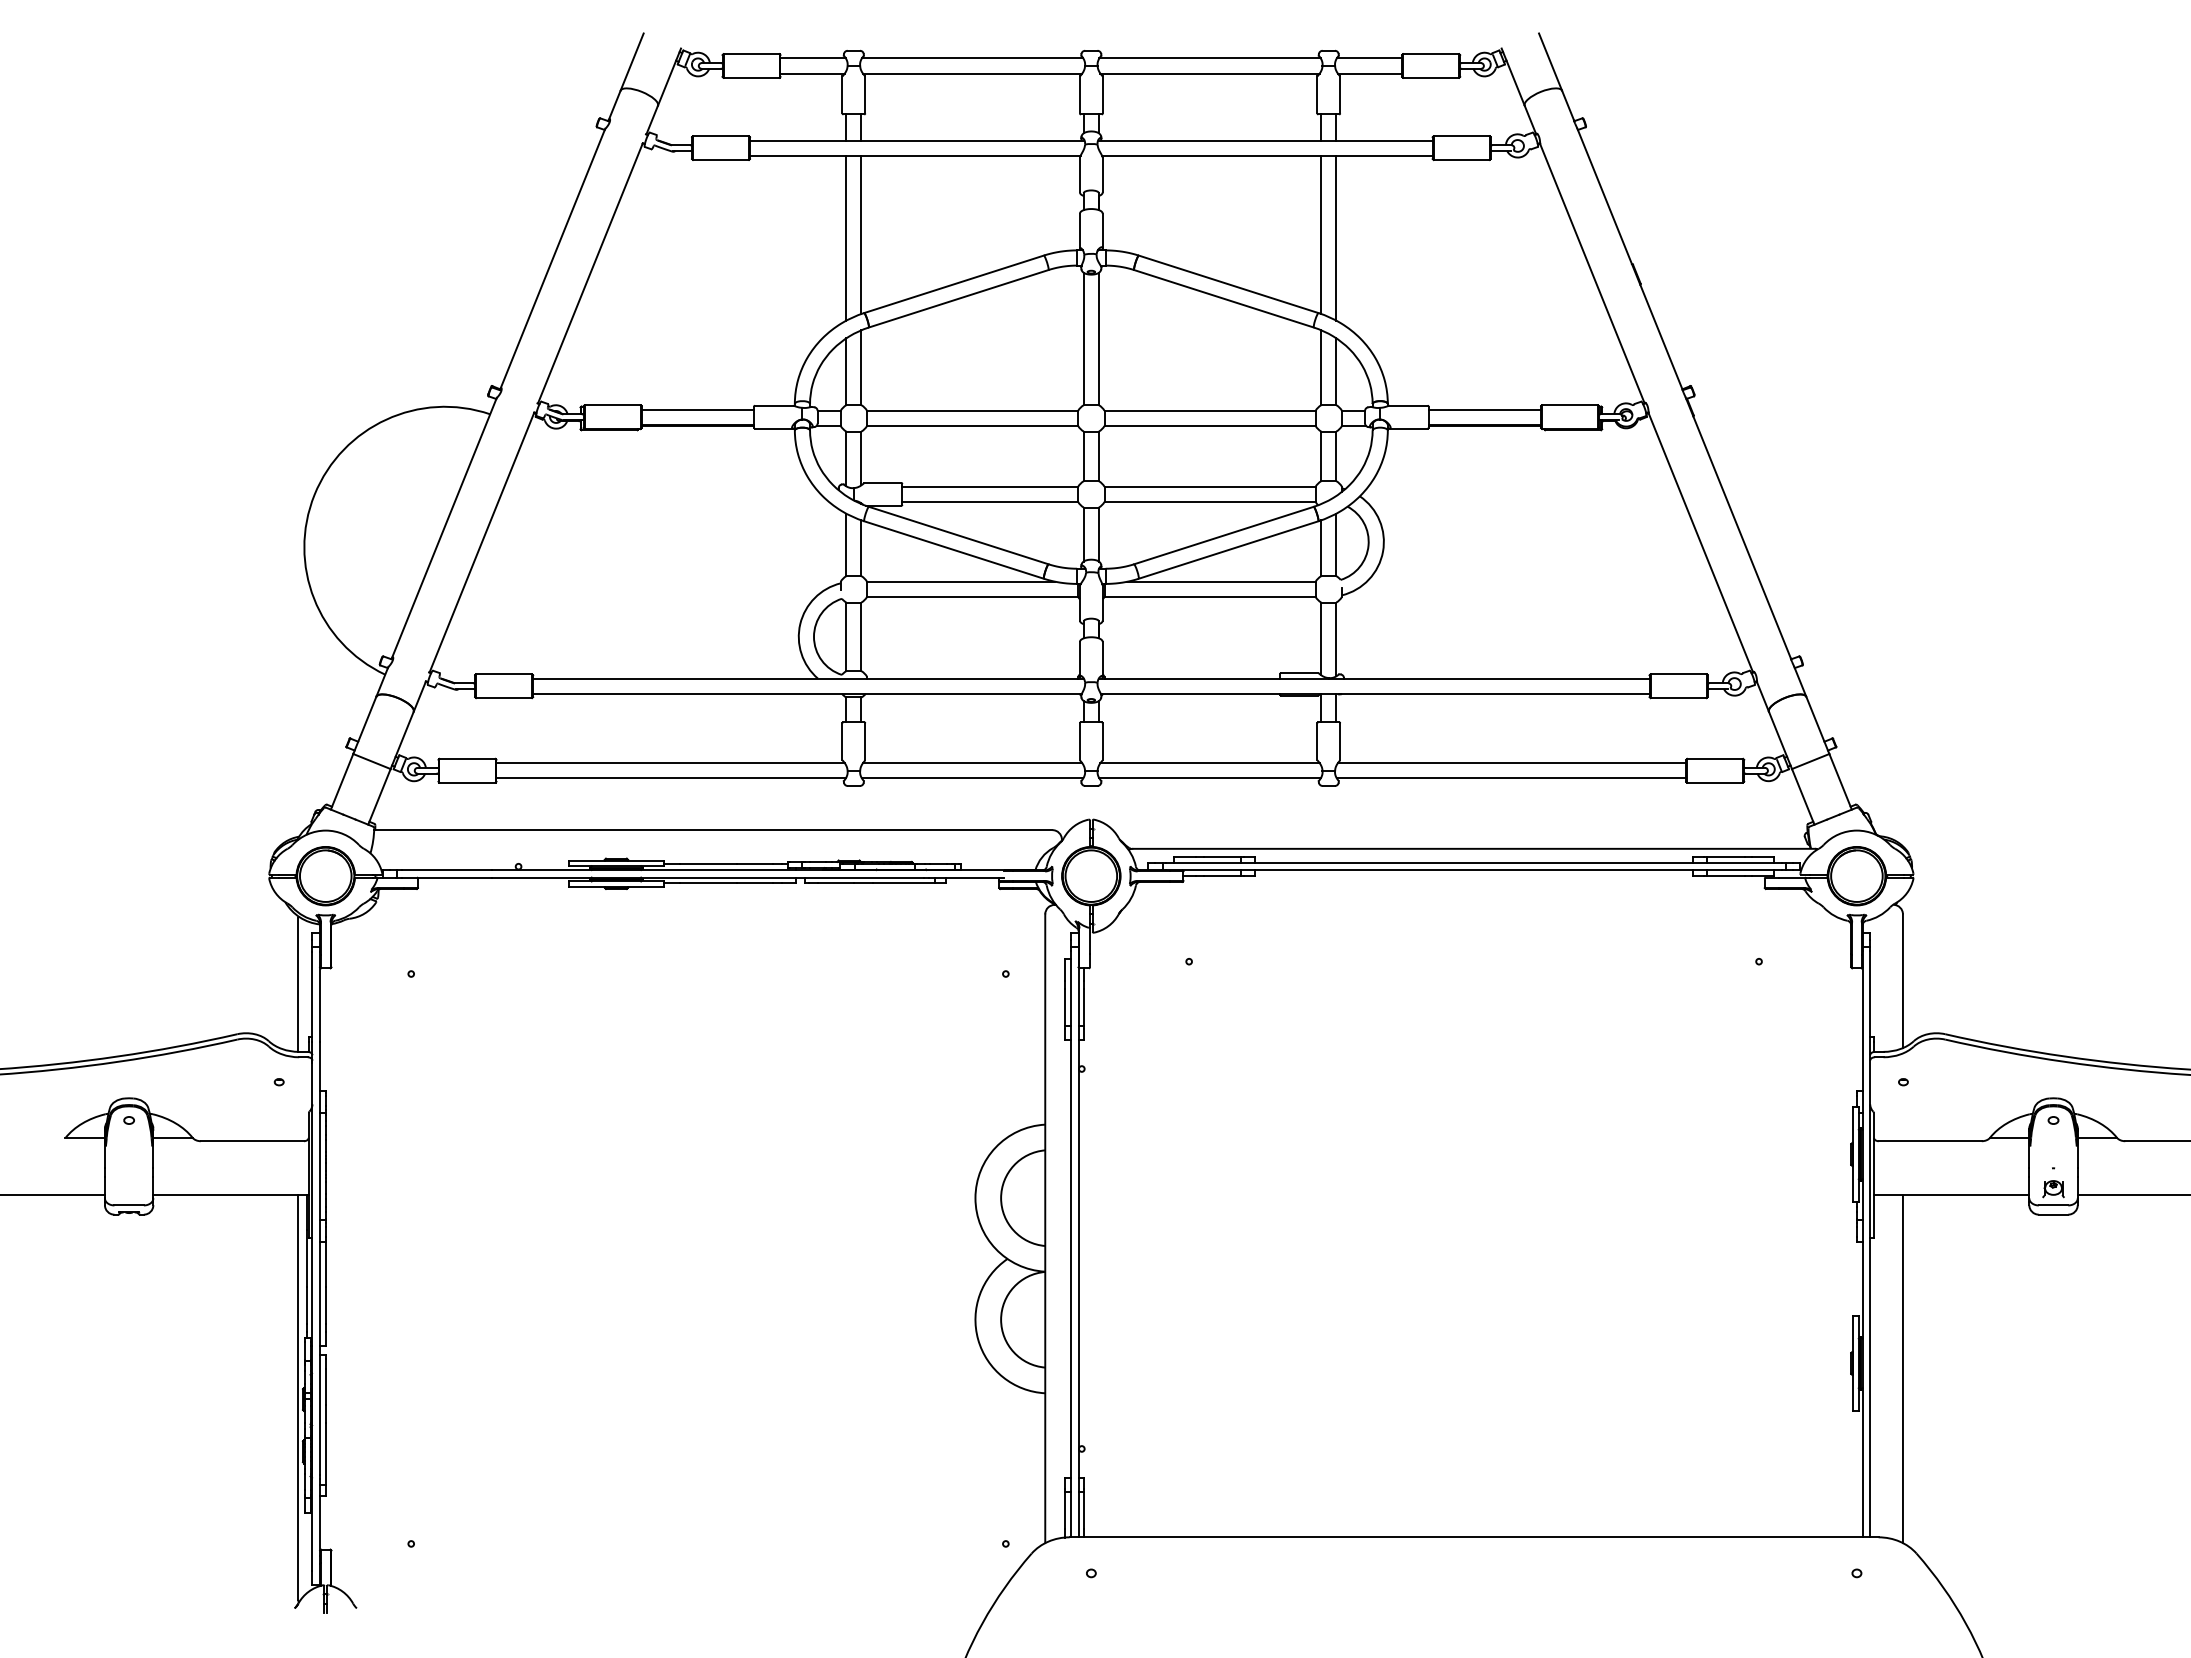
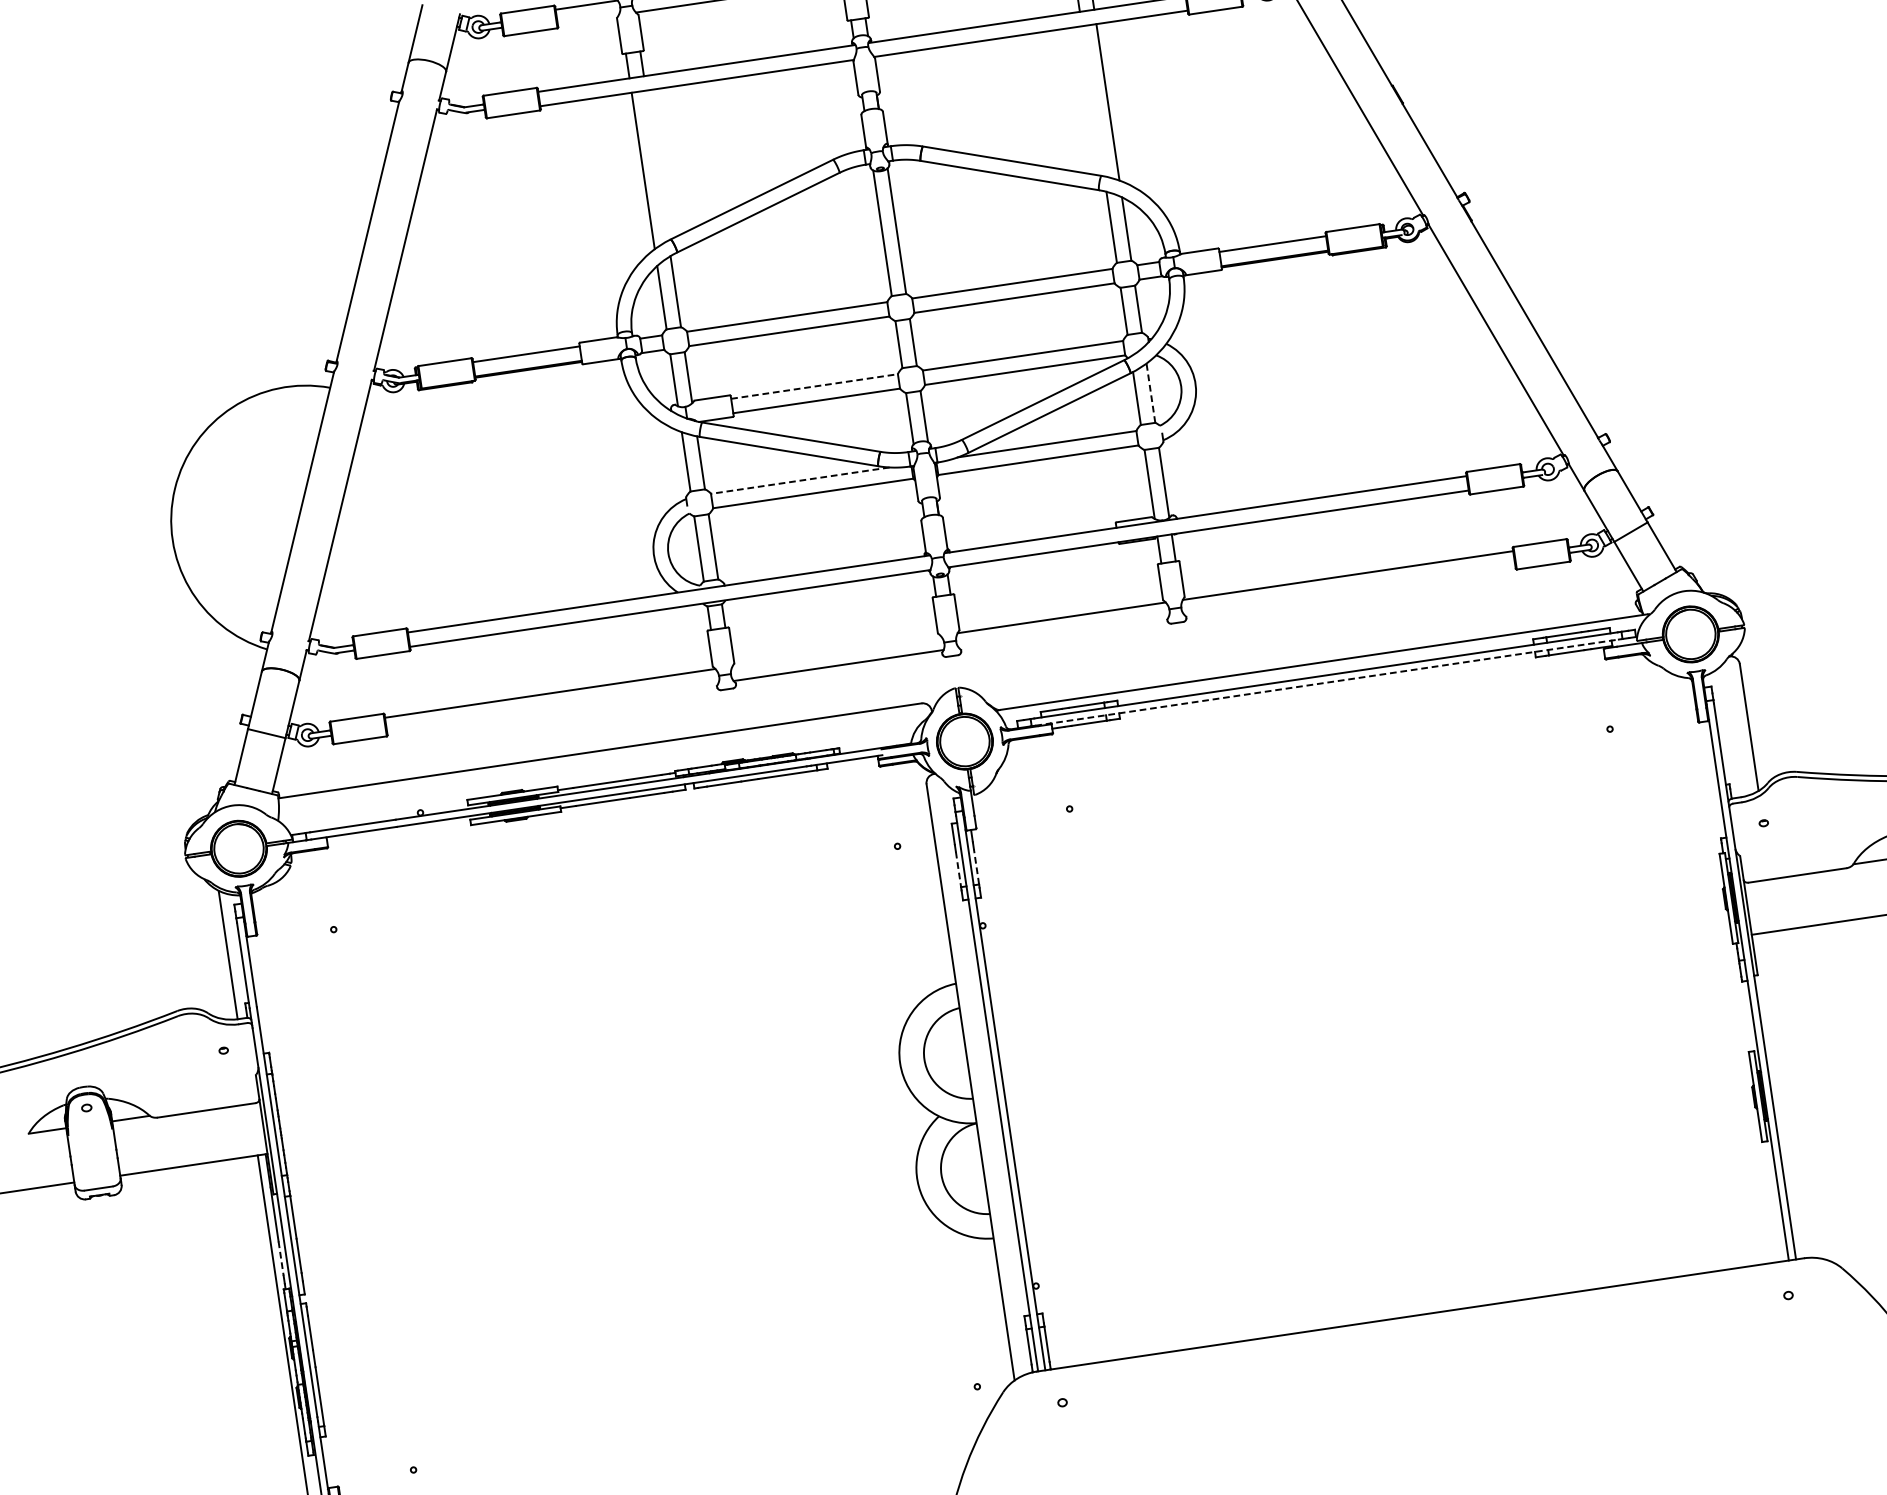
line: (812, 73) -> (588, 19), removed
line: (861, 234) -> (657, 165), removed
line: (1321, 234) -> (1093, 100), removed
line: (990, 486) -> (814, 386), solid -> dashed
line: (1336, 544) -> (1150, 392), solid -> dashed
line: (960, 581) -> (799, 480), solid -> dashed
line: (972, 763) -> (836, 651), removed
line: (670, 778) -> (552, 707), removed
line: (1209, 778) -> (1063, 632), removed
line: (1511, 778) -> (1349, 590), removed
line: (1474, 870) -> (1327, 682), solid -> dashed
line: (1065, 1007) -> (958, 869), solid -> dashed
line: (1084, 1007) -> (976, 867), solid -> dashed
line: (306, 1306) -> (280, 1259), solid -> dashed
line: (1902, 1369) -> (1803, 1095), removed

